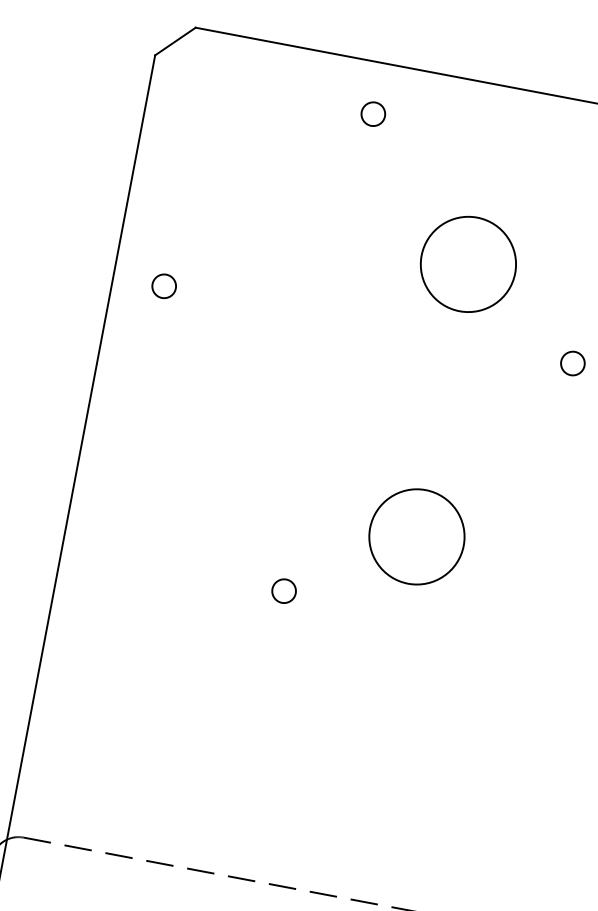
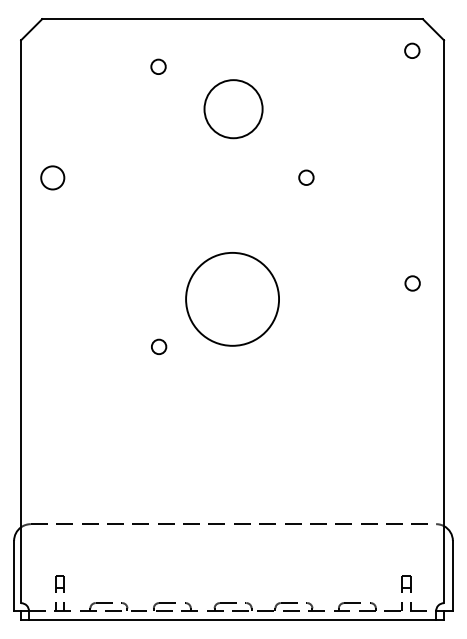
circle: (373, 113) -> (158, 66), moved
circle: (468, 264) -> (233, 109), moved
circle: (164, 285) -> (52, 177), size x1.6
circle: (416, 537) -> (232, 299), size x1.6

